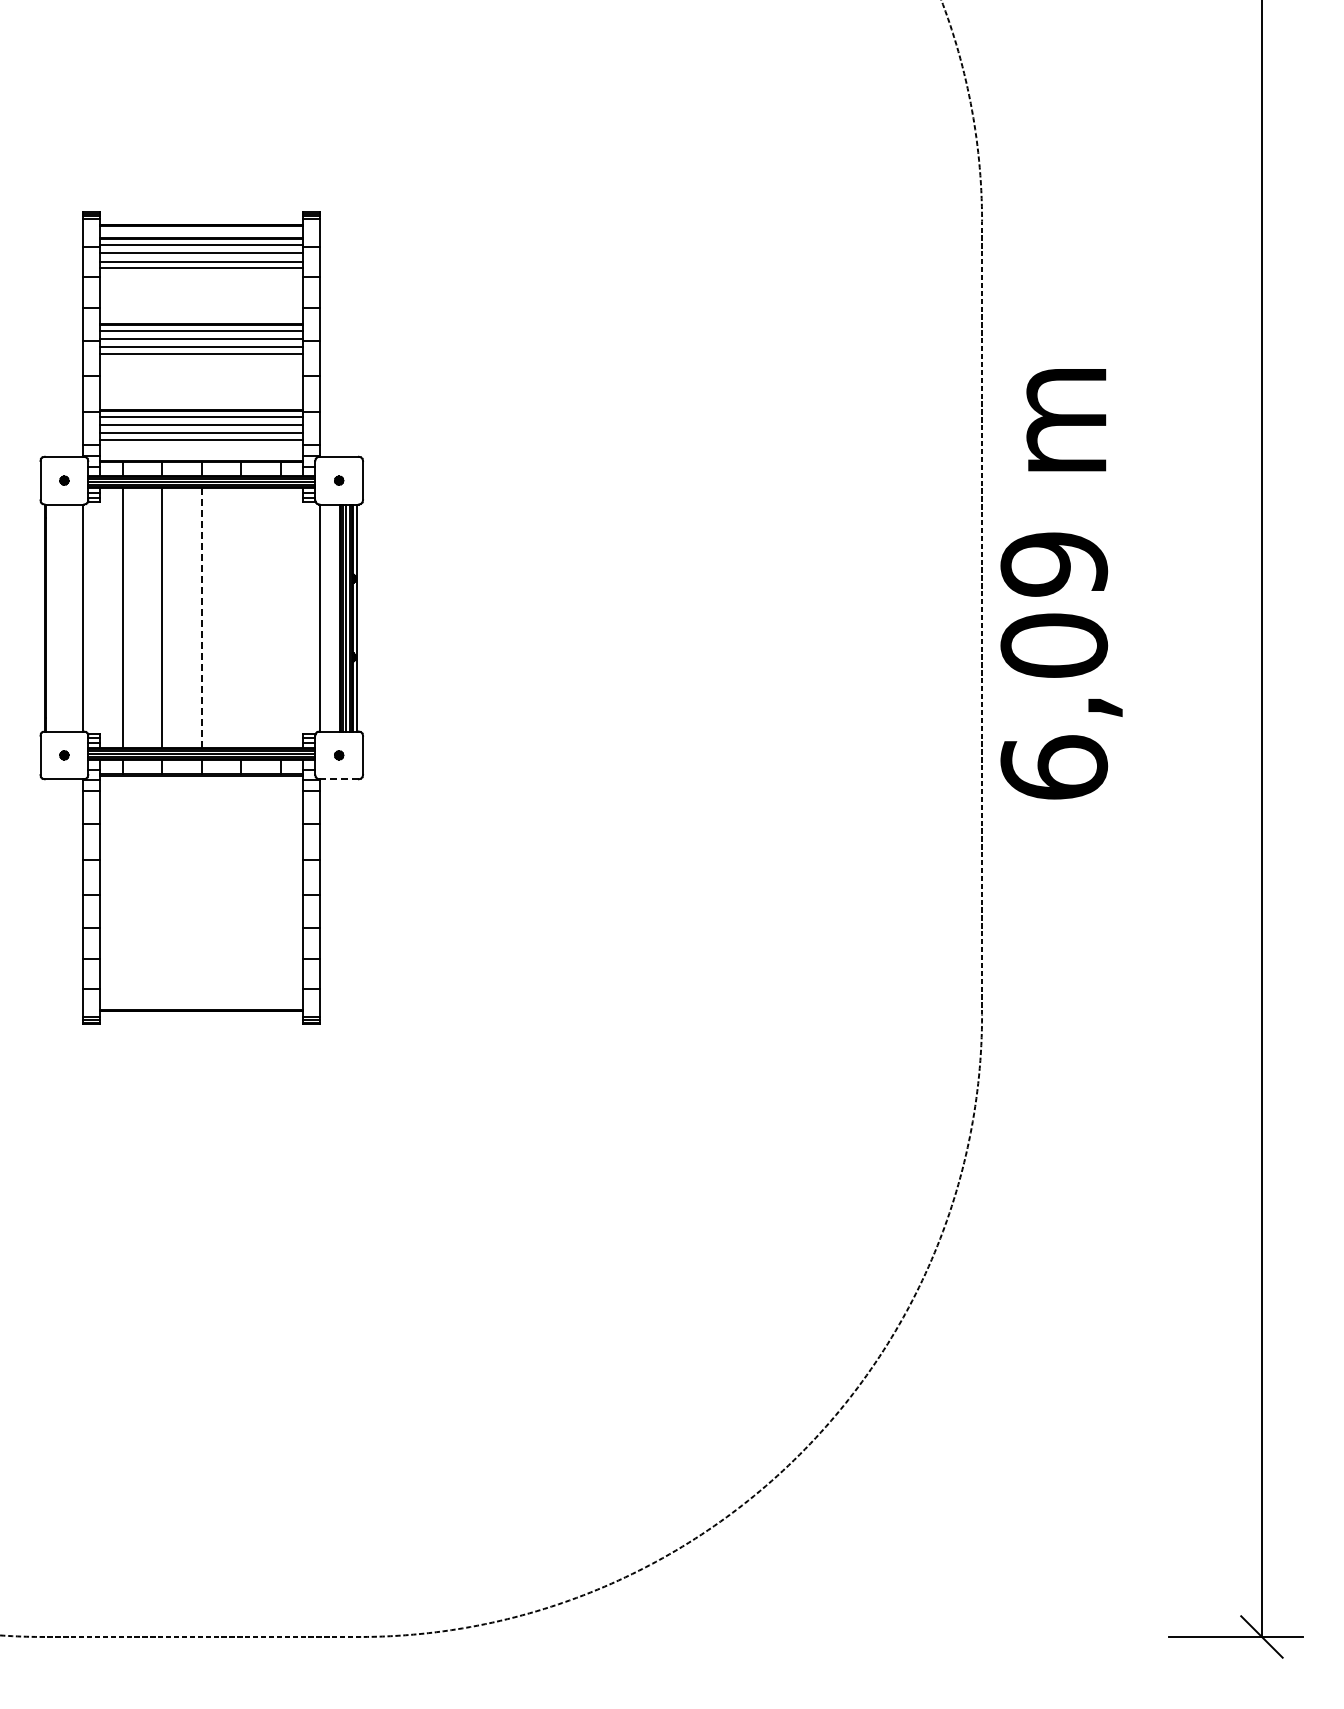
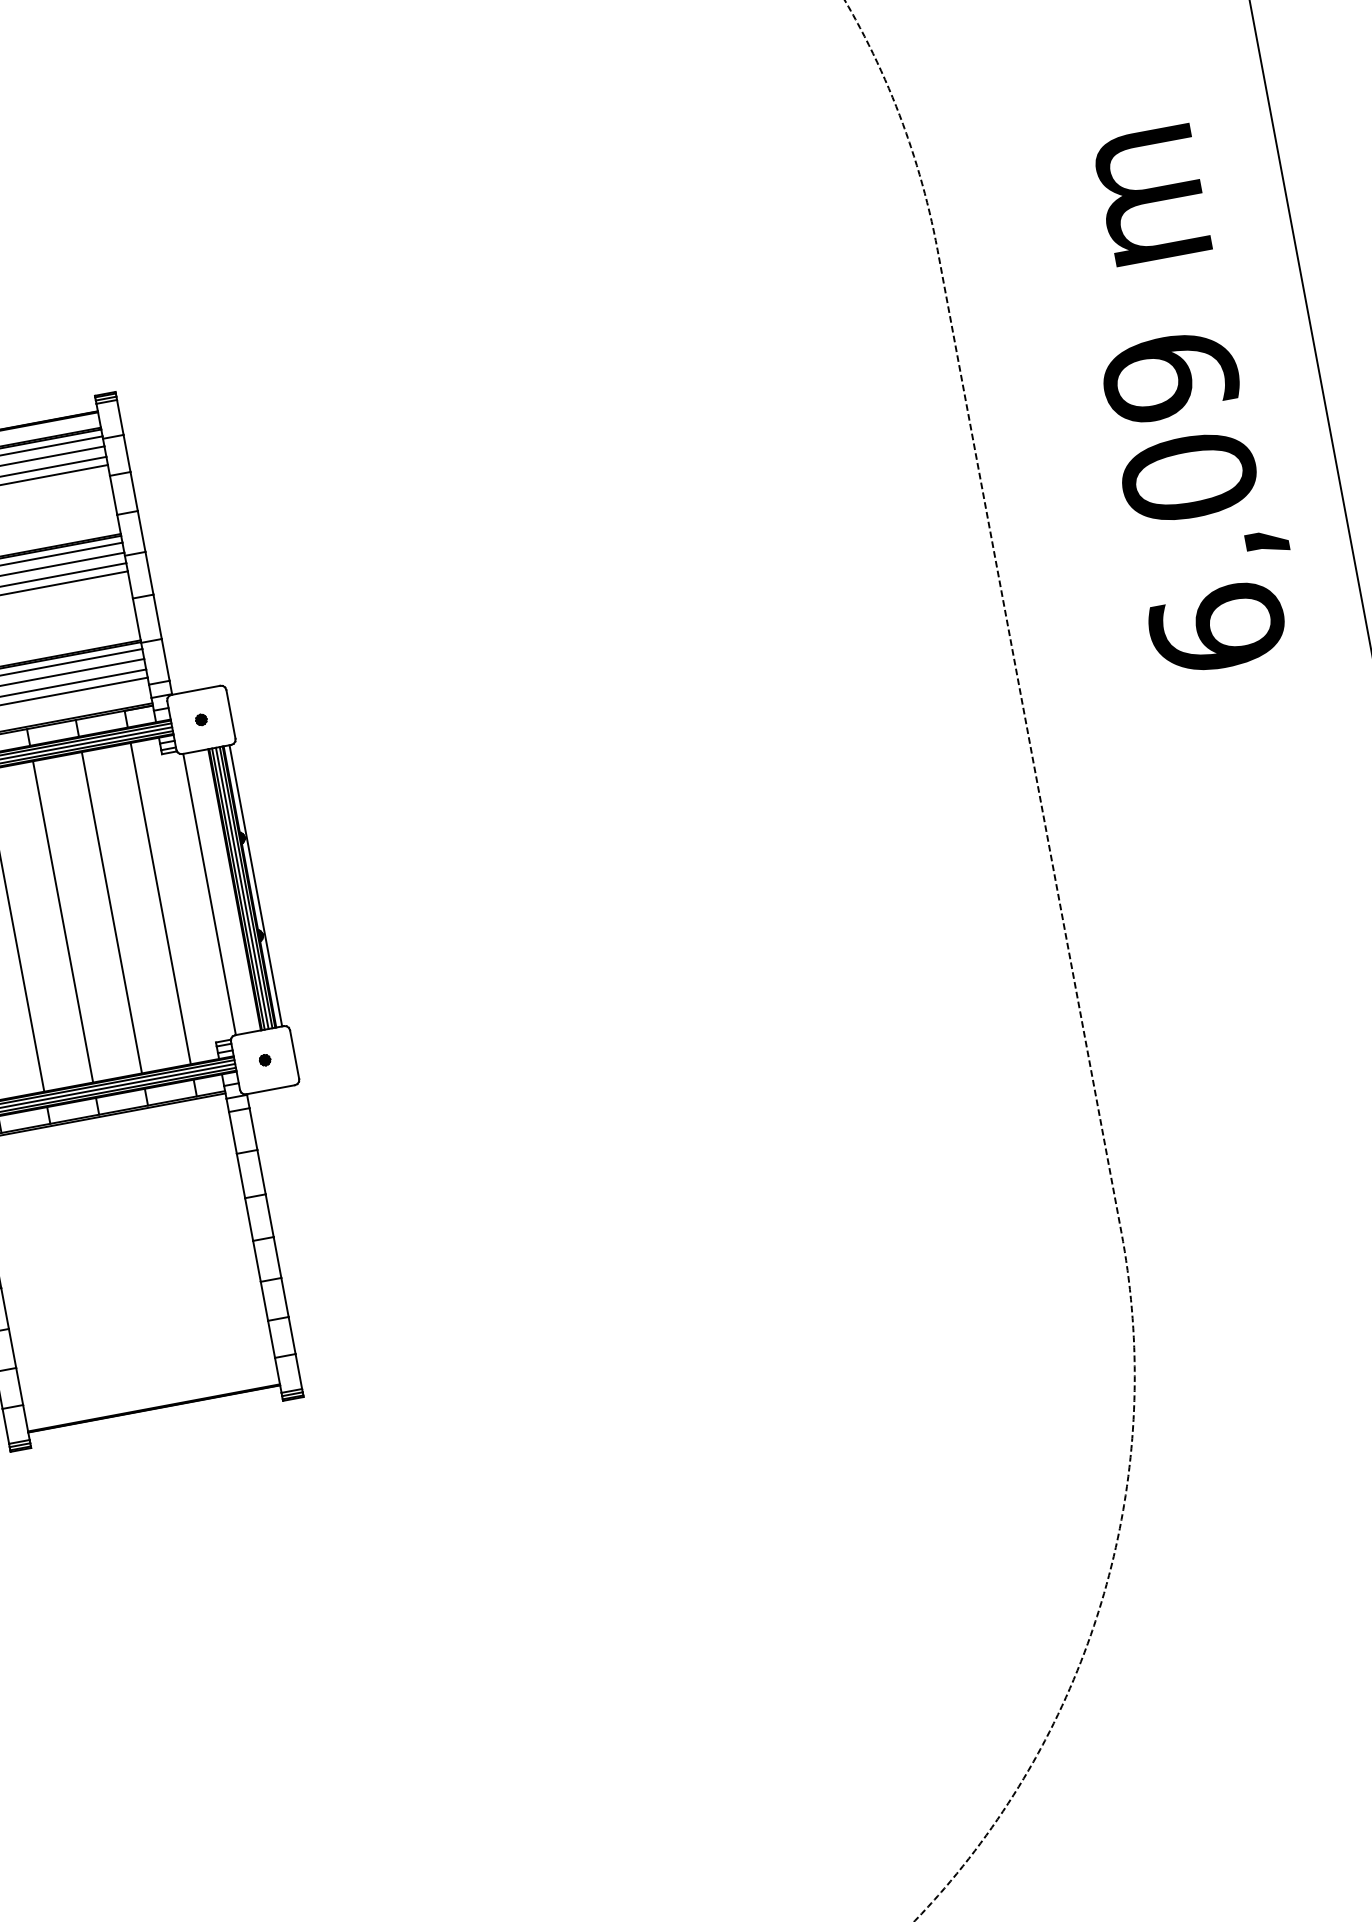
text: (1061, 584) -> (1184, 399), moved
line: (241, 617) -> (112, 912), added
line: (280, 617) -> (160, 903), added
line: (201, 618) -> (62, 922), dashed -> solid
line: (339, 779) -> (271, 1089), dashed -> solid

